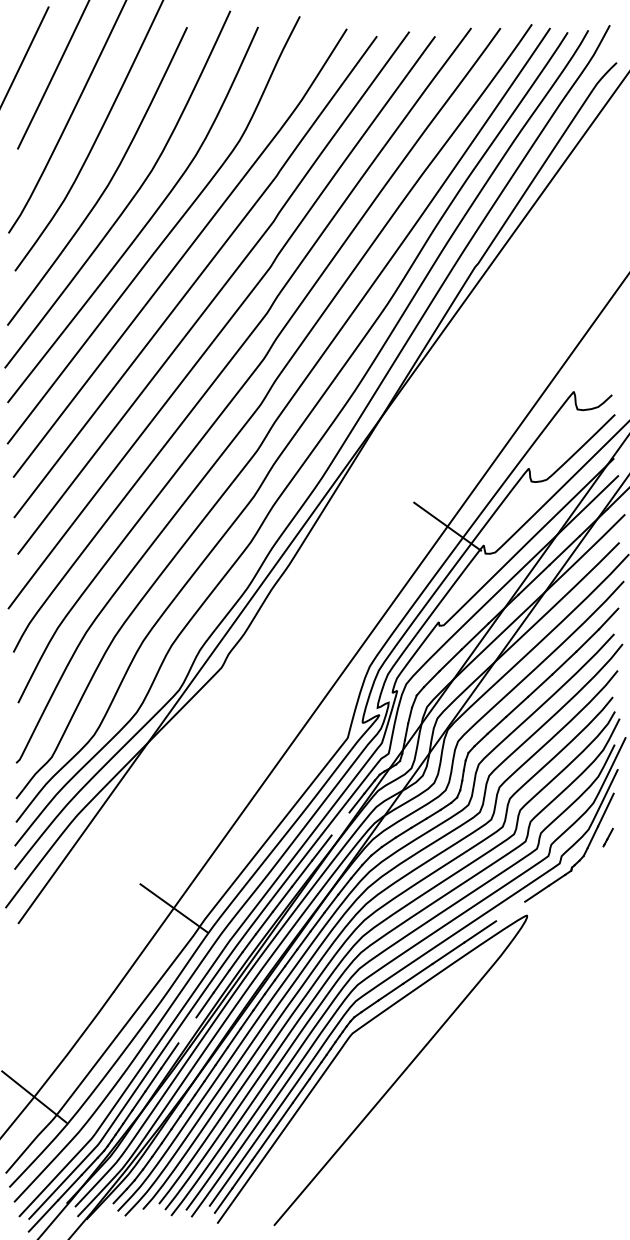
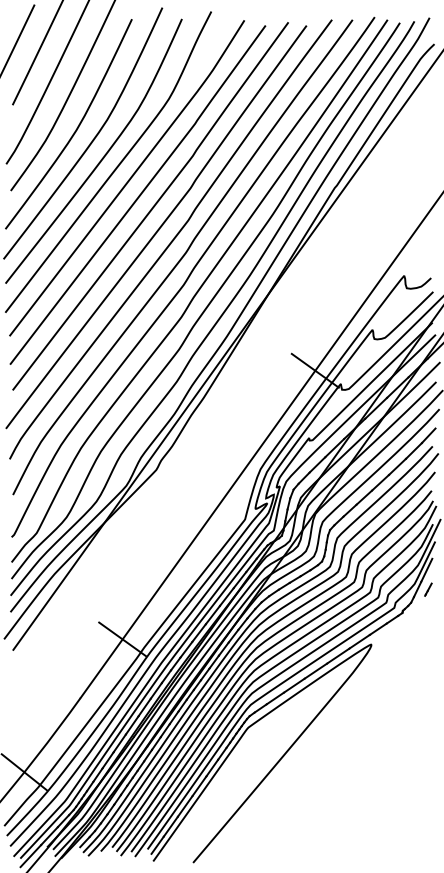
line: (340, 823) -> (239, 579), added
line: (510, 911) -> (359, 641), added
line: (187, 1030) -> (132, 725), added

